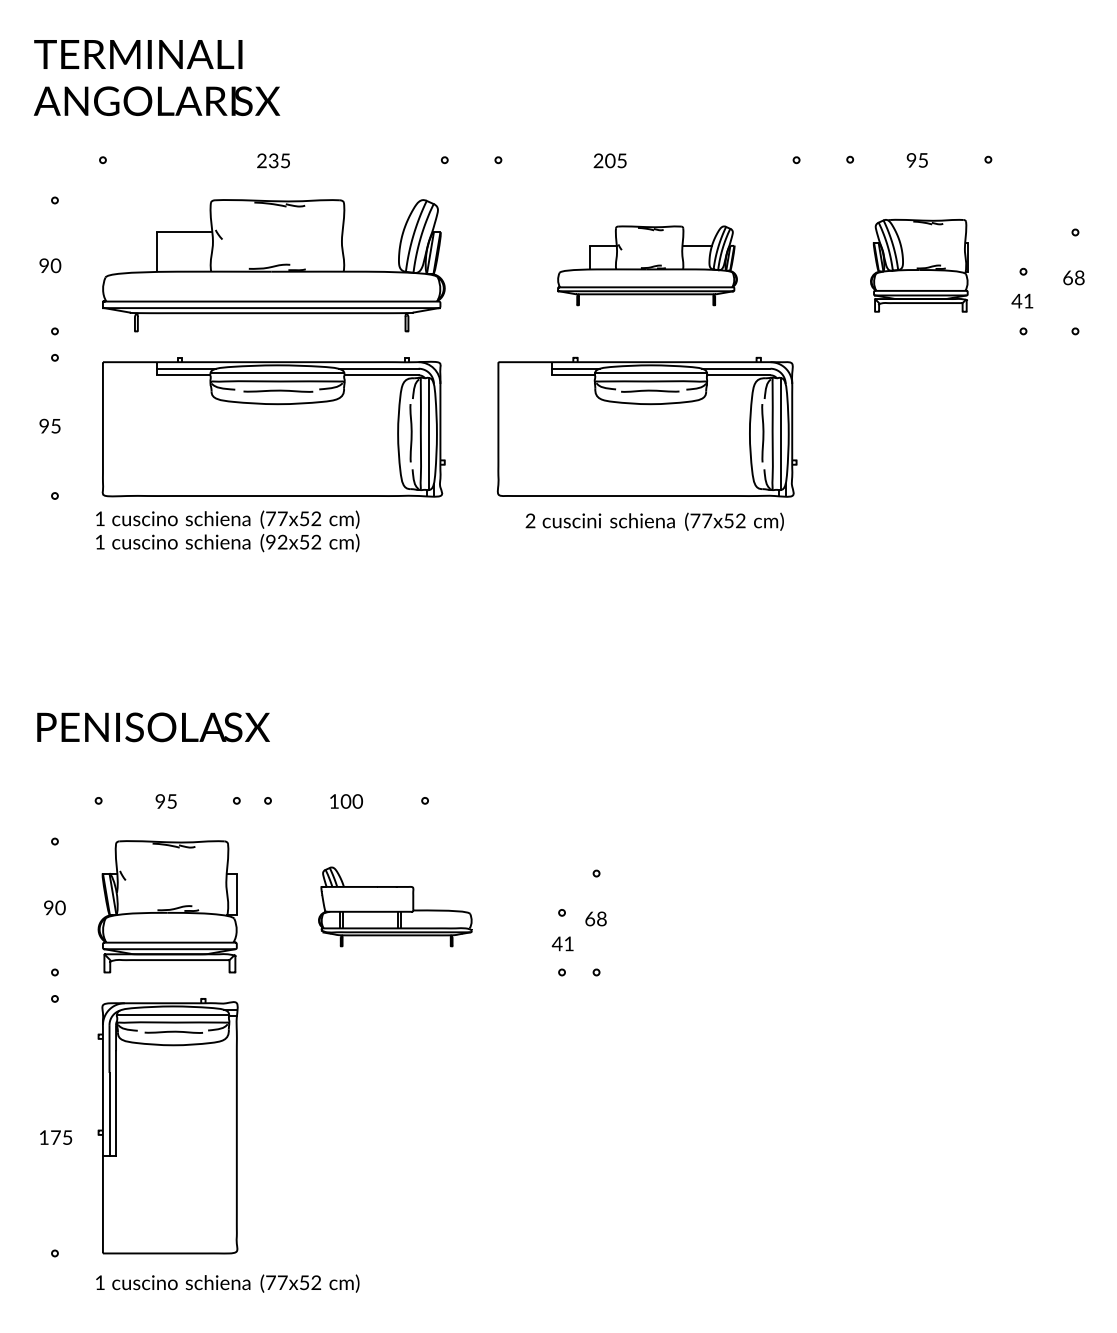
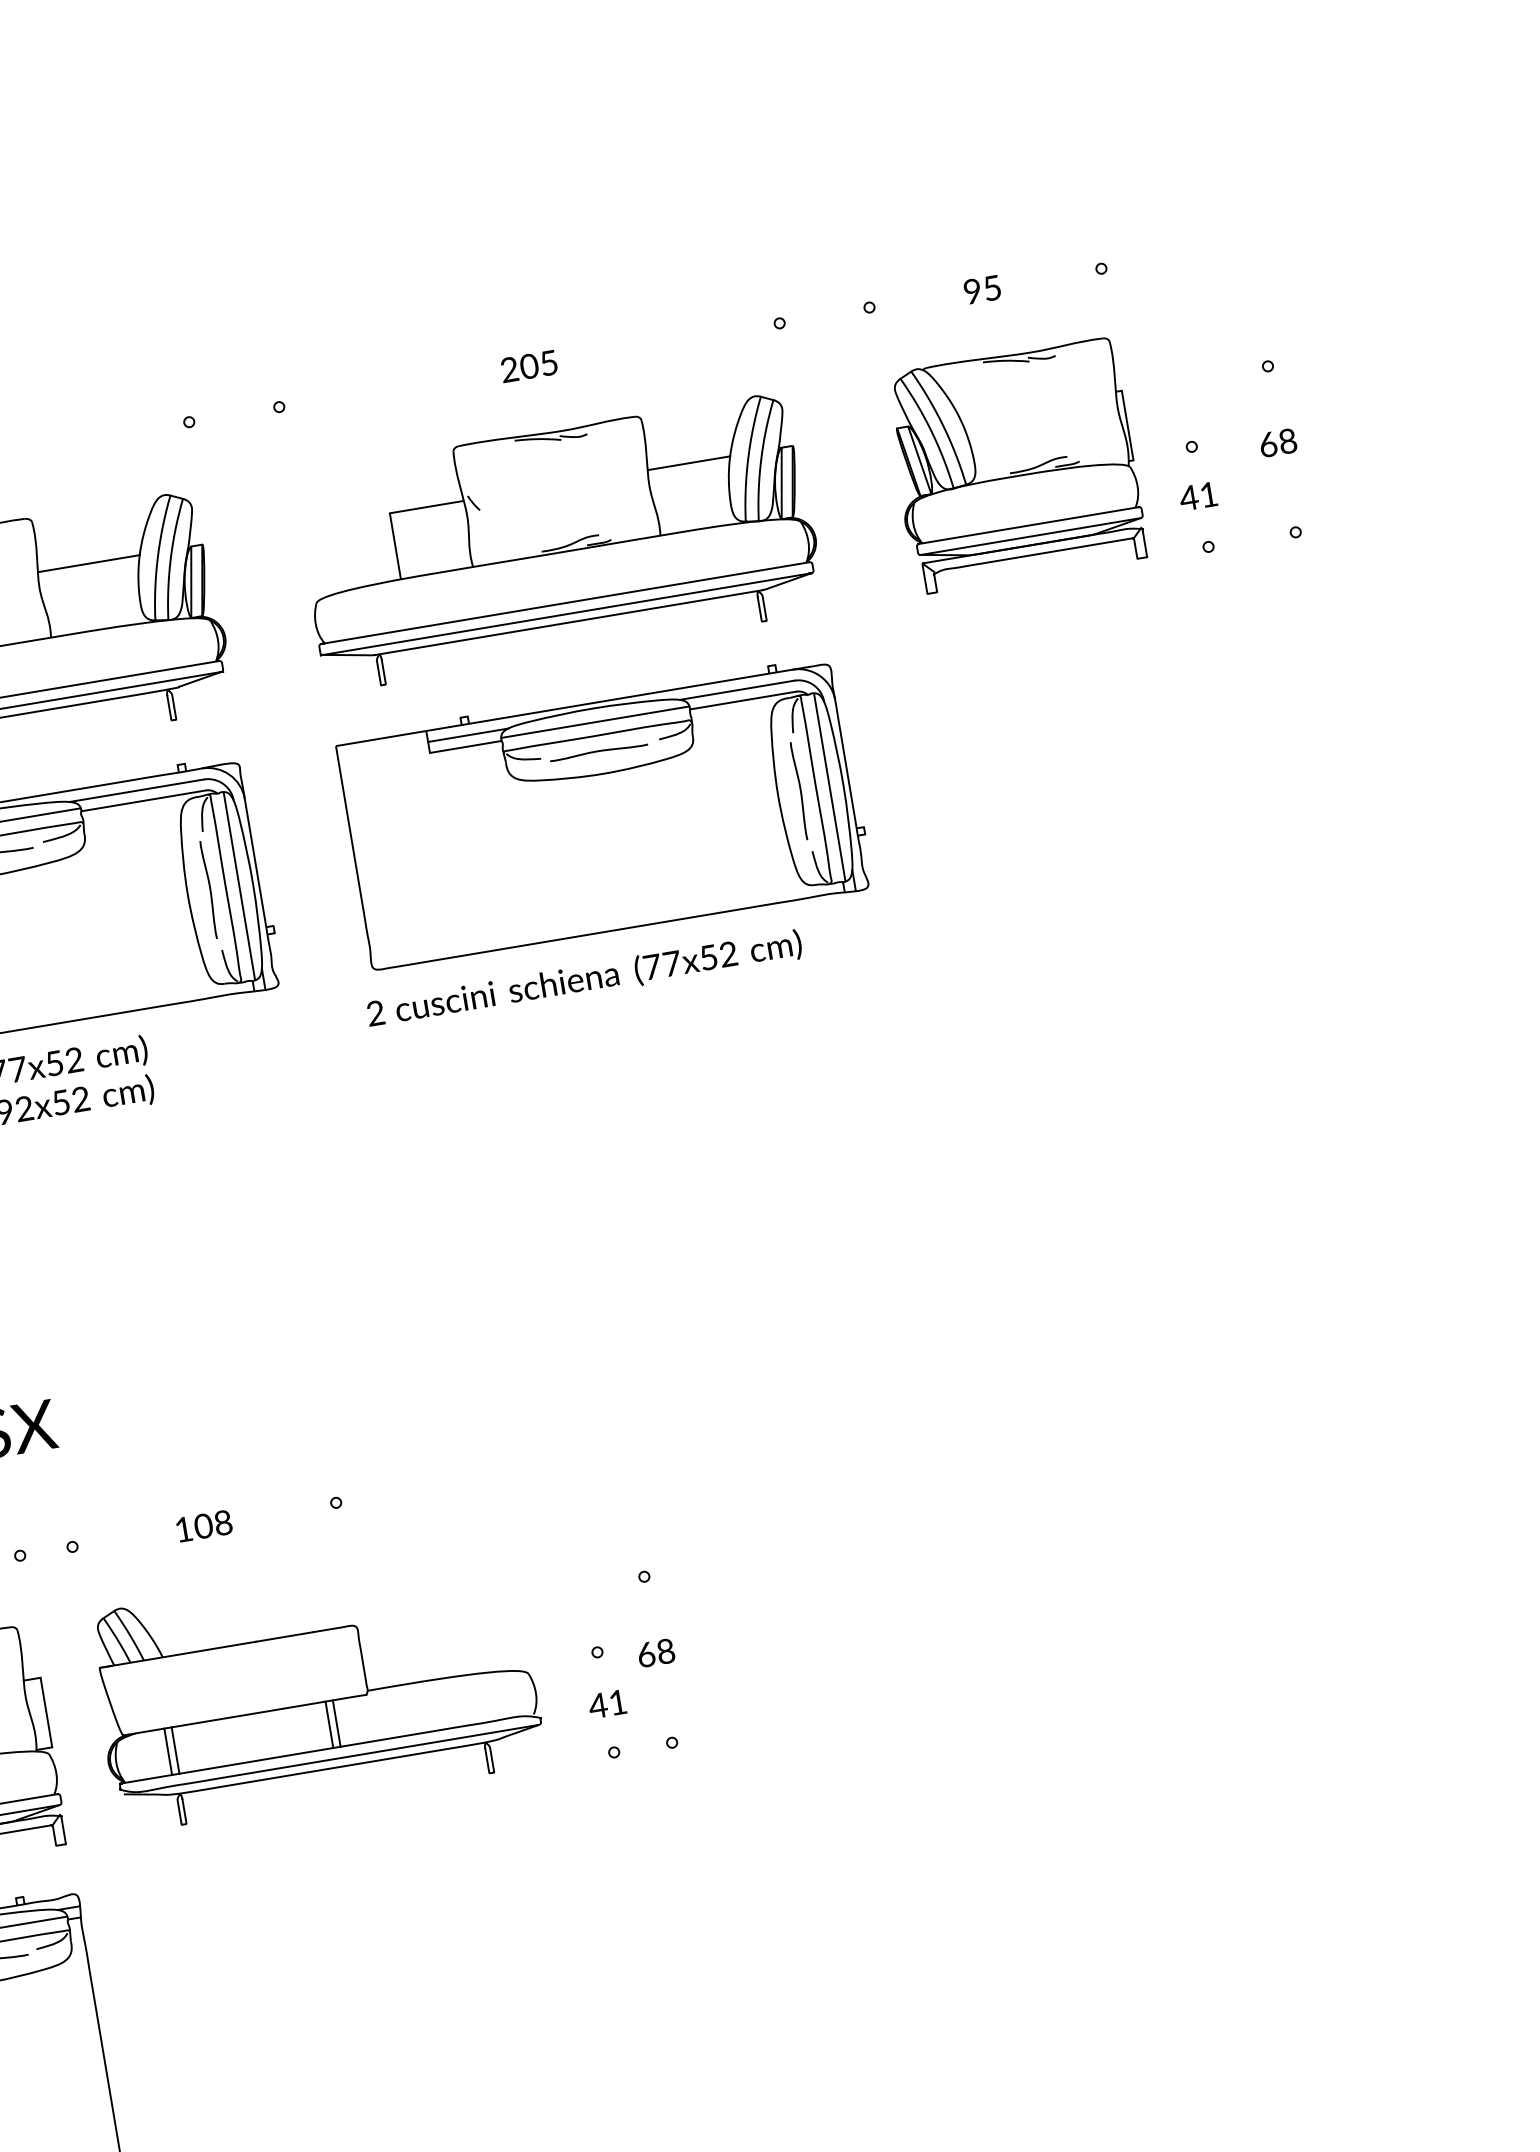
text: (609, 160) -> (527, 366), moved
line: (372, 232) -> (88, 563), added
part: (647, 265) -> (559, 541), size x1.67
part: (919, 265) -> (1015, 465), size x1.43
text: (654, 521) -> (583, 979), moved
text: (357, 801) -> (222, 1522), 100 -> 108
part: (395, 906) -> (316, 1688), size x1.67

